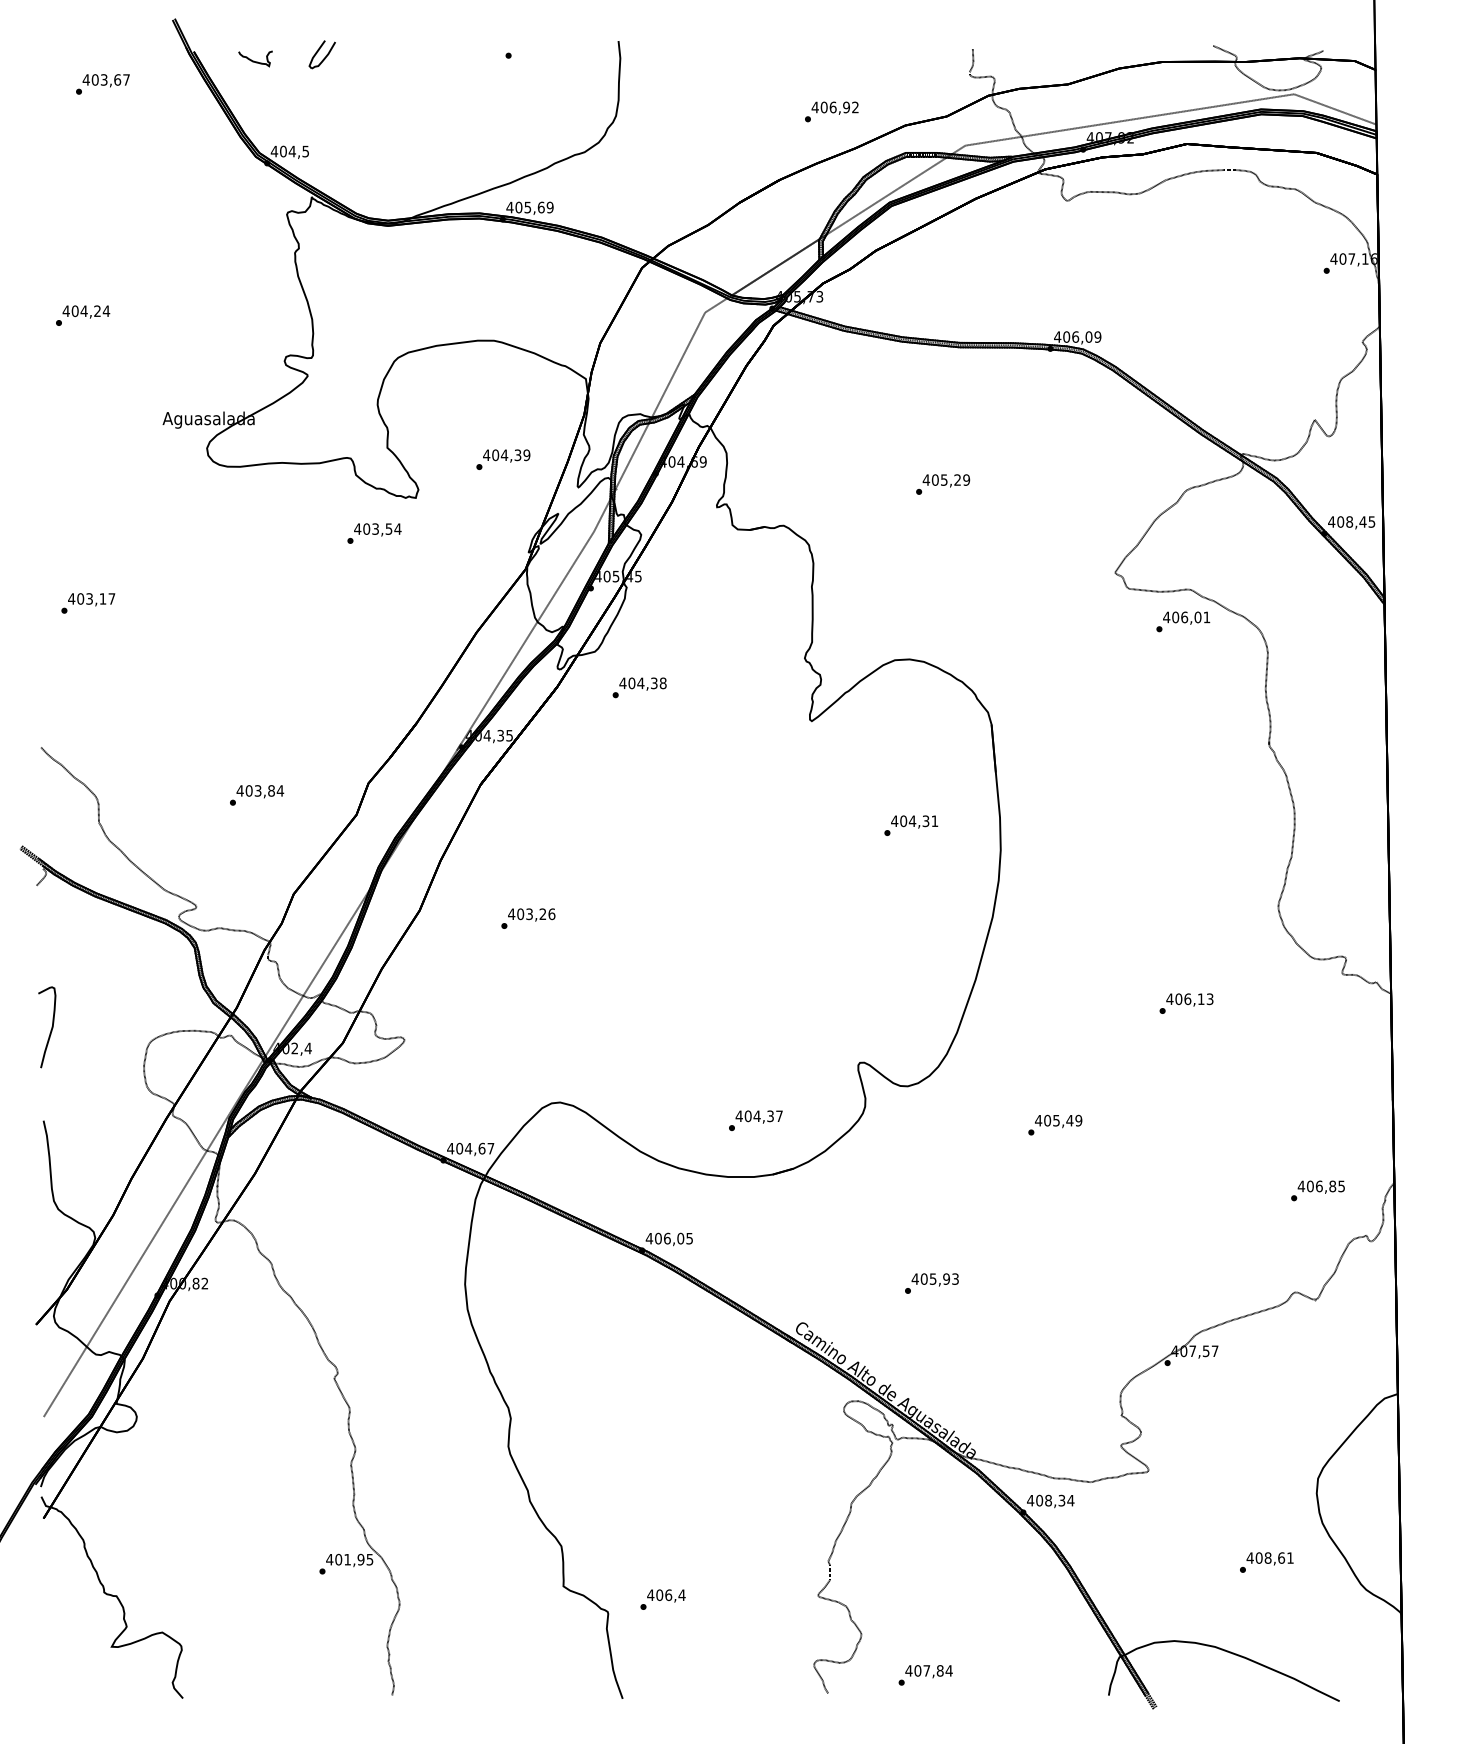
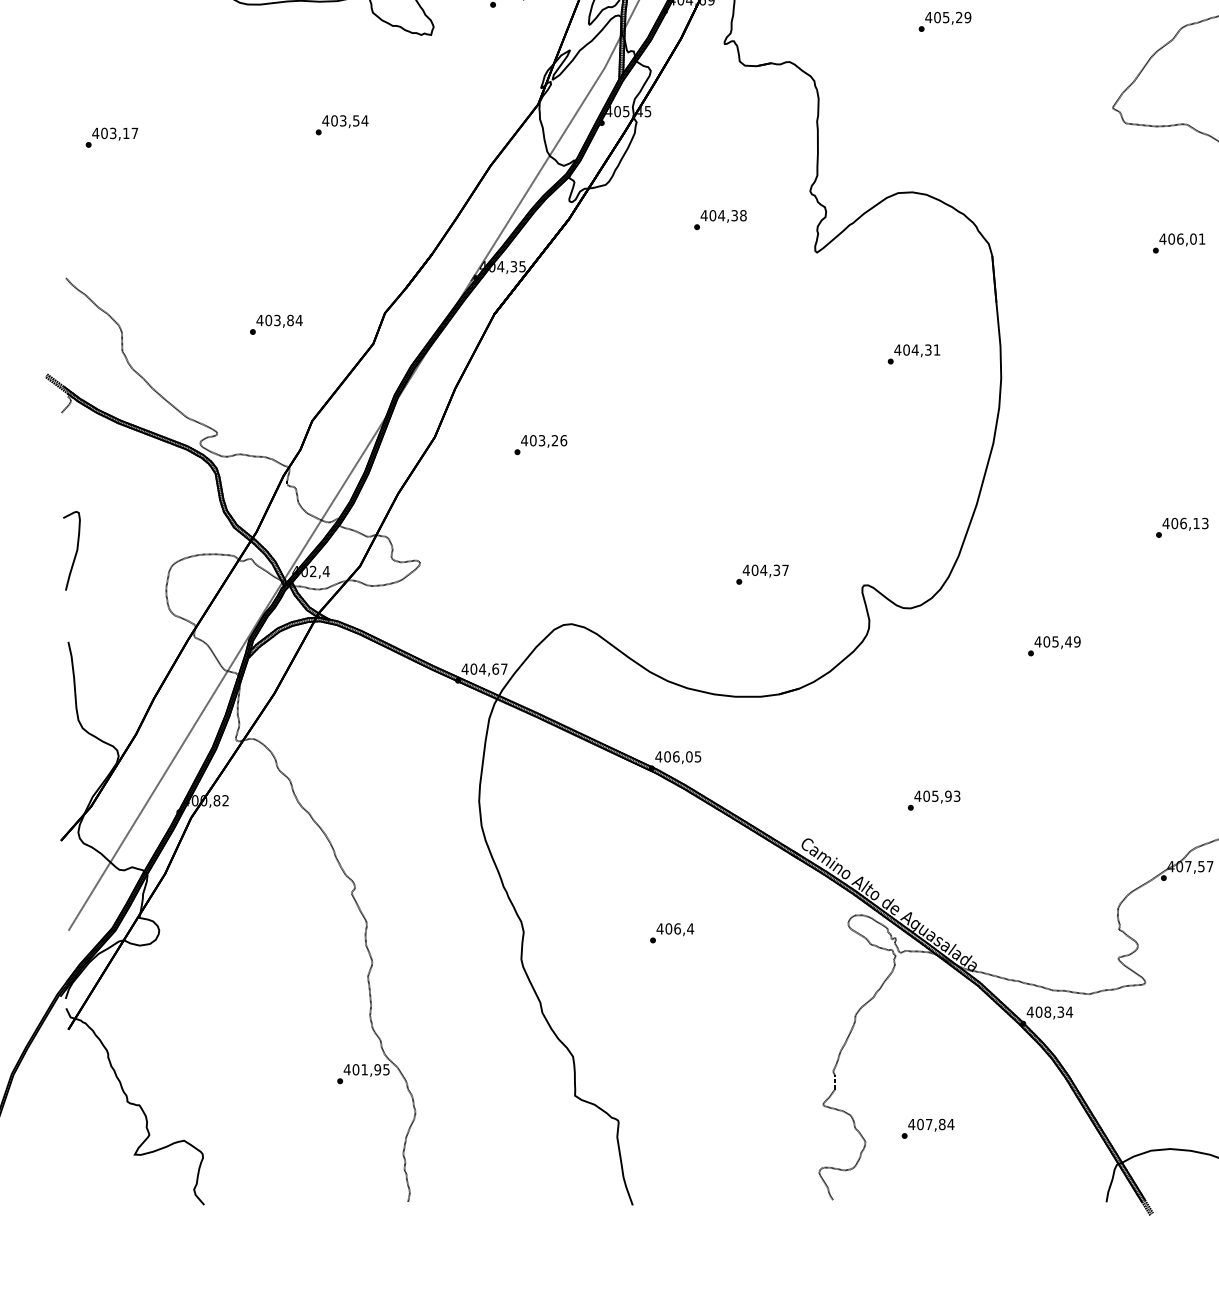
text: (374, 533) -> (342, 125), moved
text: (1183, 621) -> (1179, 243), moved
text: (639, 687) -> (720, 219), moved
text: (755, 1120) -> (762, 574), moved
text: (662, 1599) -> (671, 933), moved
text: (925, 1675) -> (927, 1129), moved

